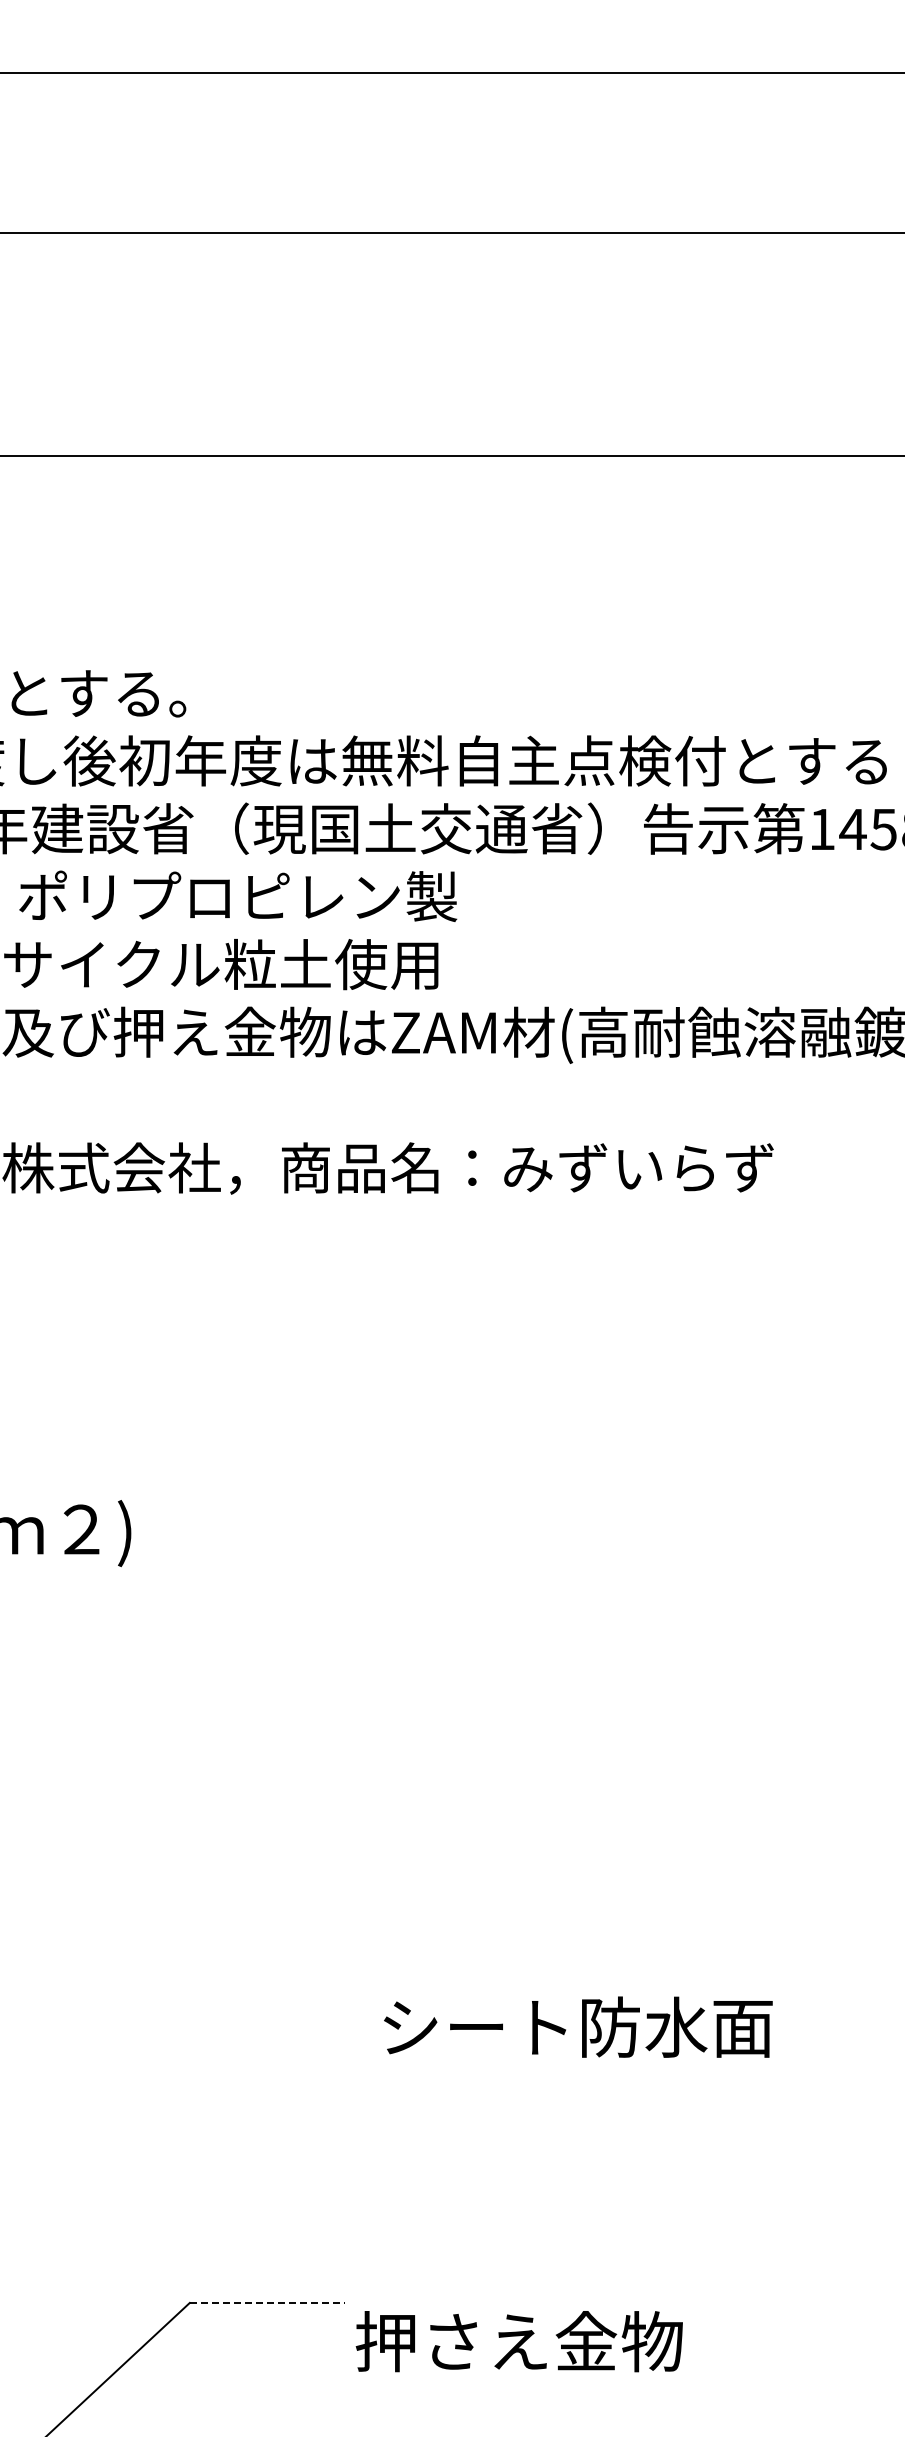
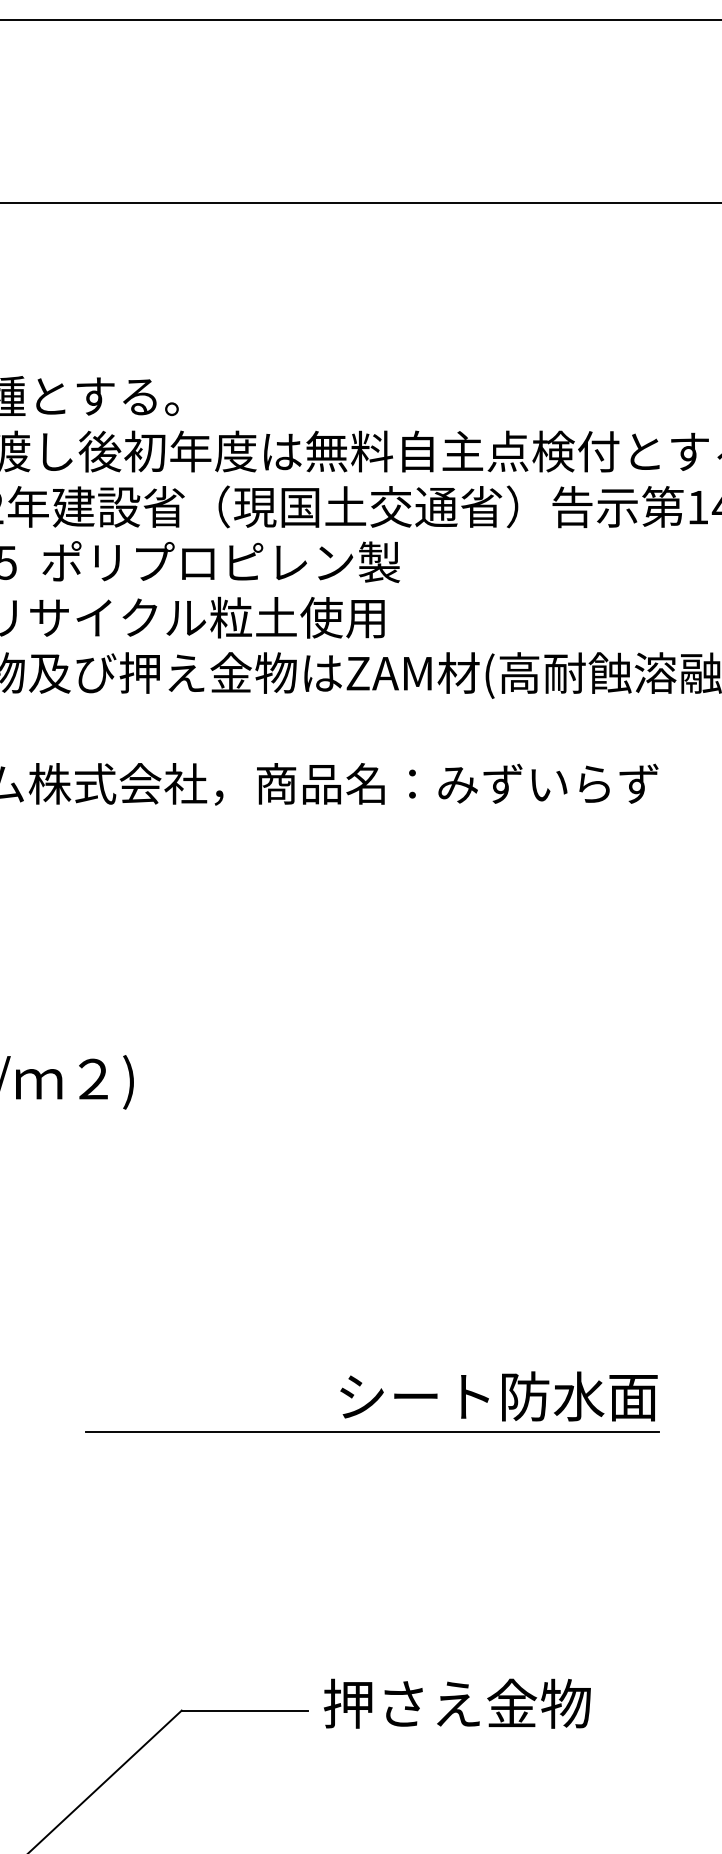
line: (423, 1961) -> (372, 1431), added
text: (578, 2026) -> (499, 1395), moved
line: (267, 2302) -> (245, 1710), dashed -> solid
text: (518, 2341) -> (456, 1703), moved

